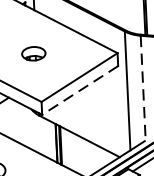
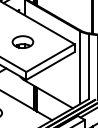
part: (33, 52) -> (22, 41), size x1.43
line: (143, 88) -> (89, 66), dashed -> solid
line: (80, 91) -> (50, 66), dashed -> solid

